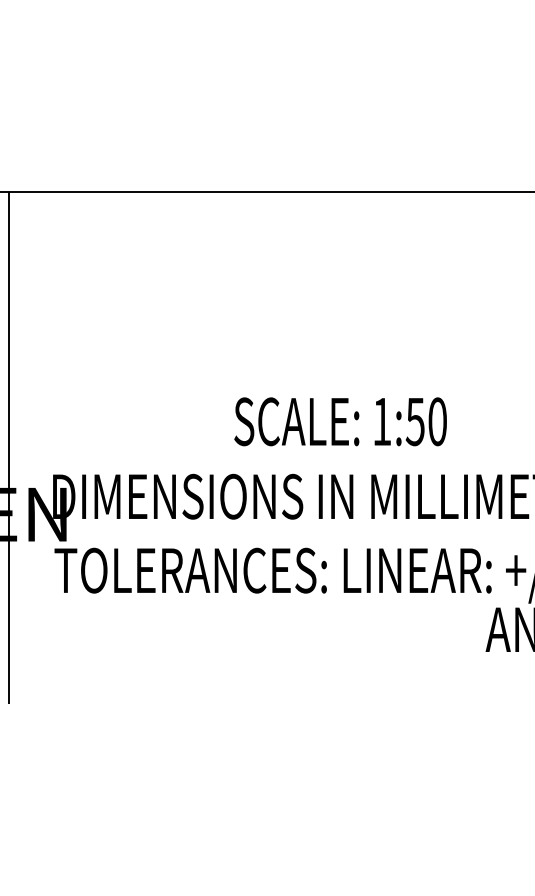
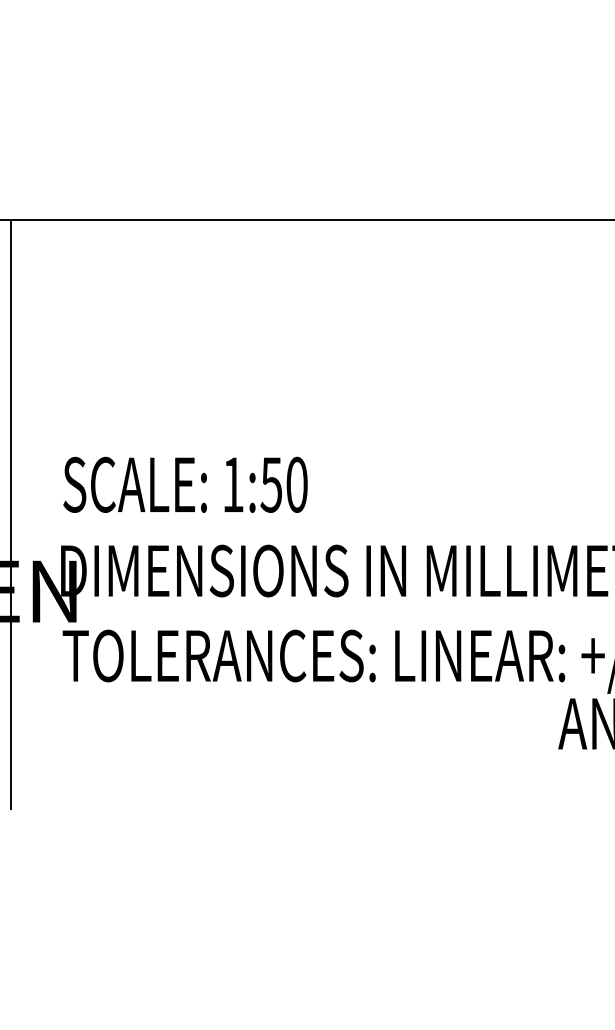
part: (340, 421) -> (185, 484), moved

